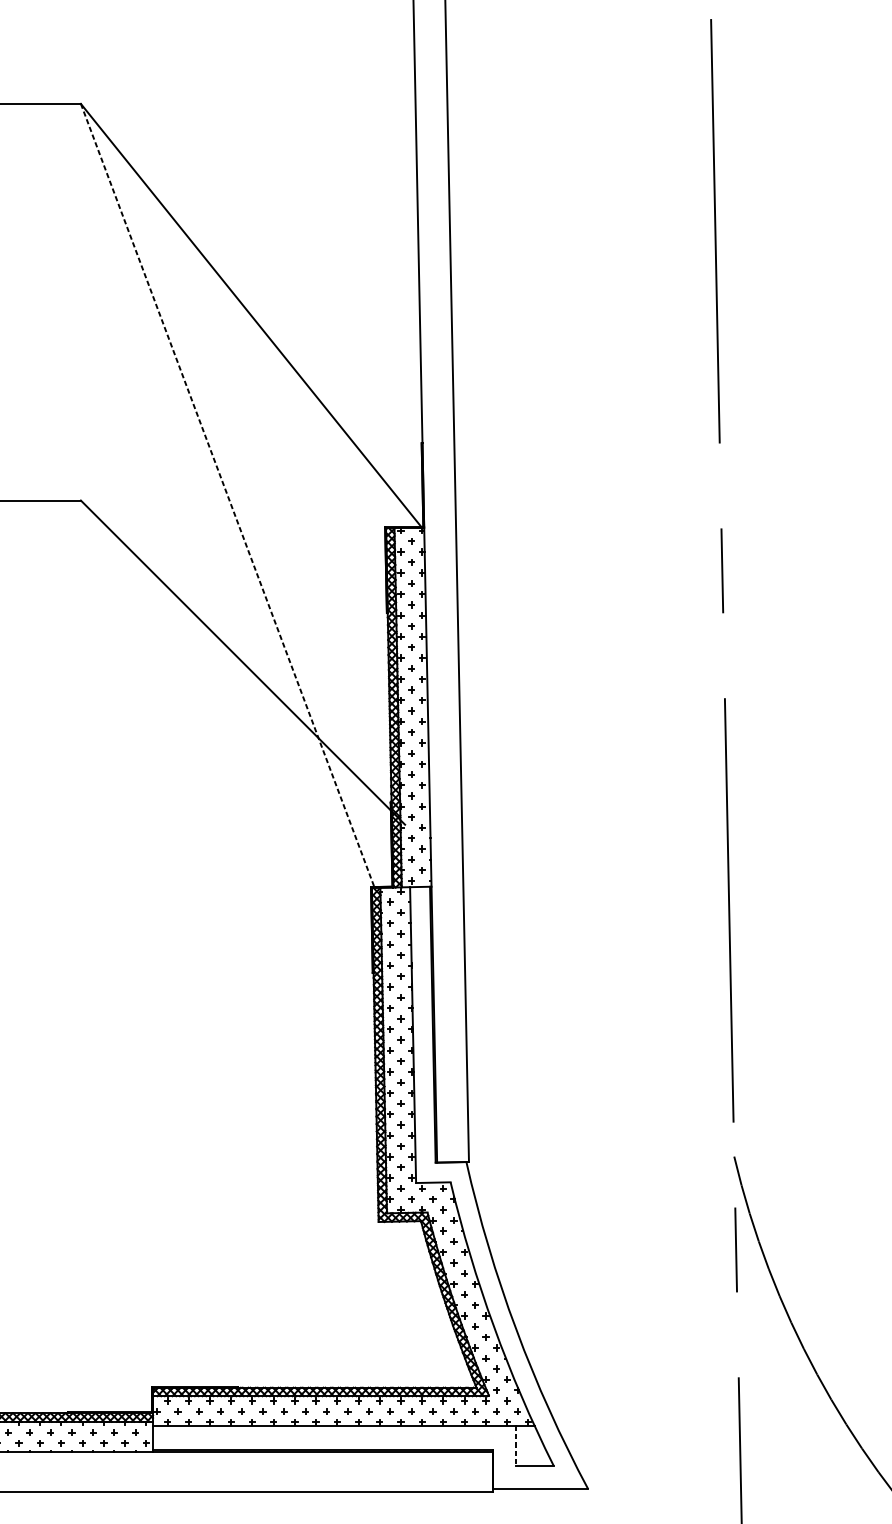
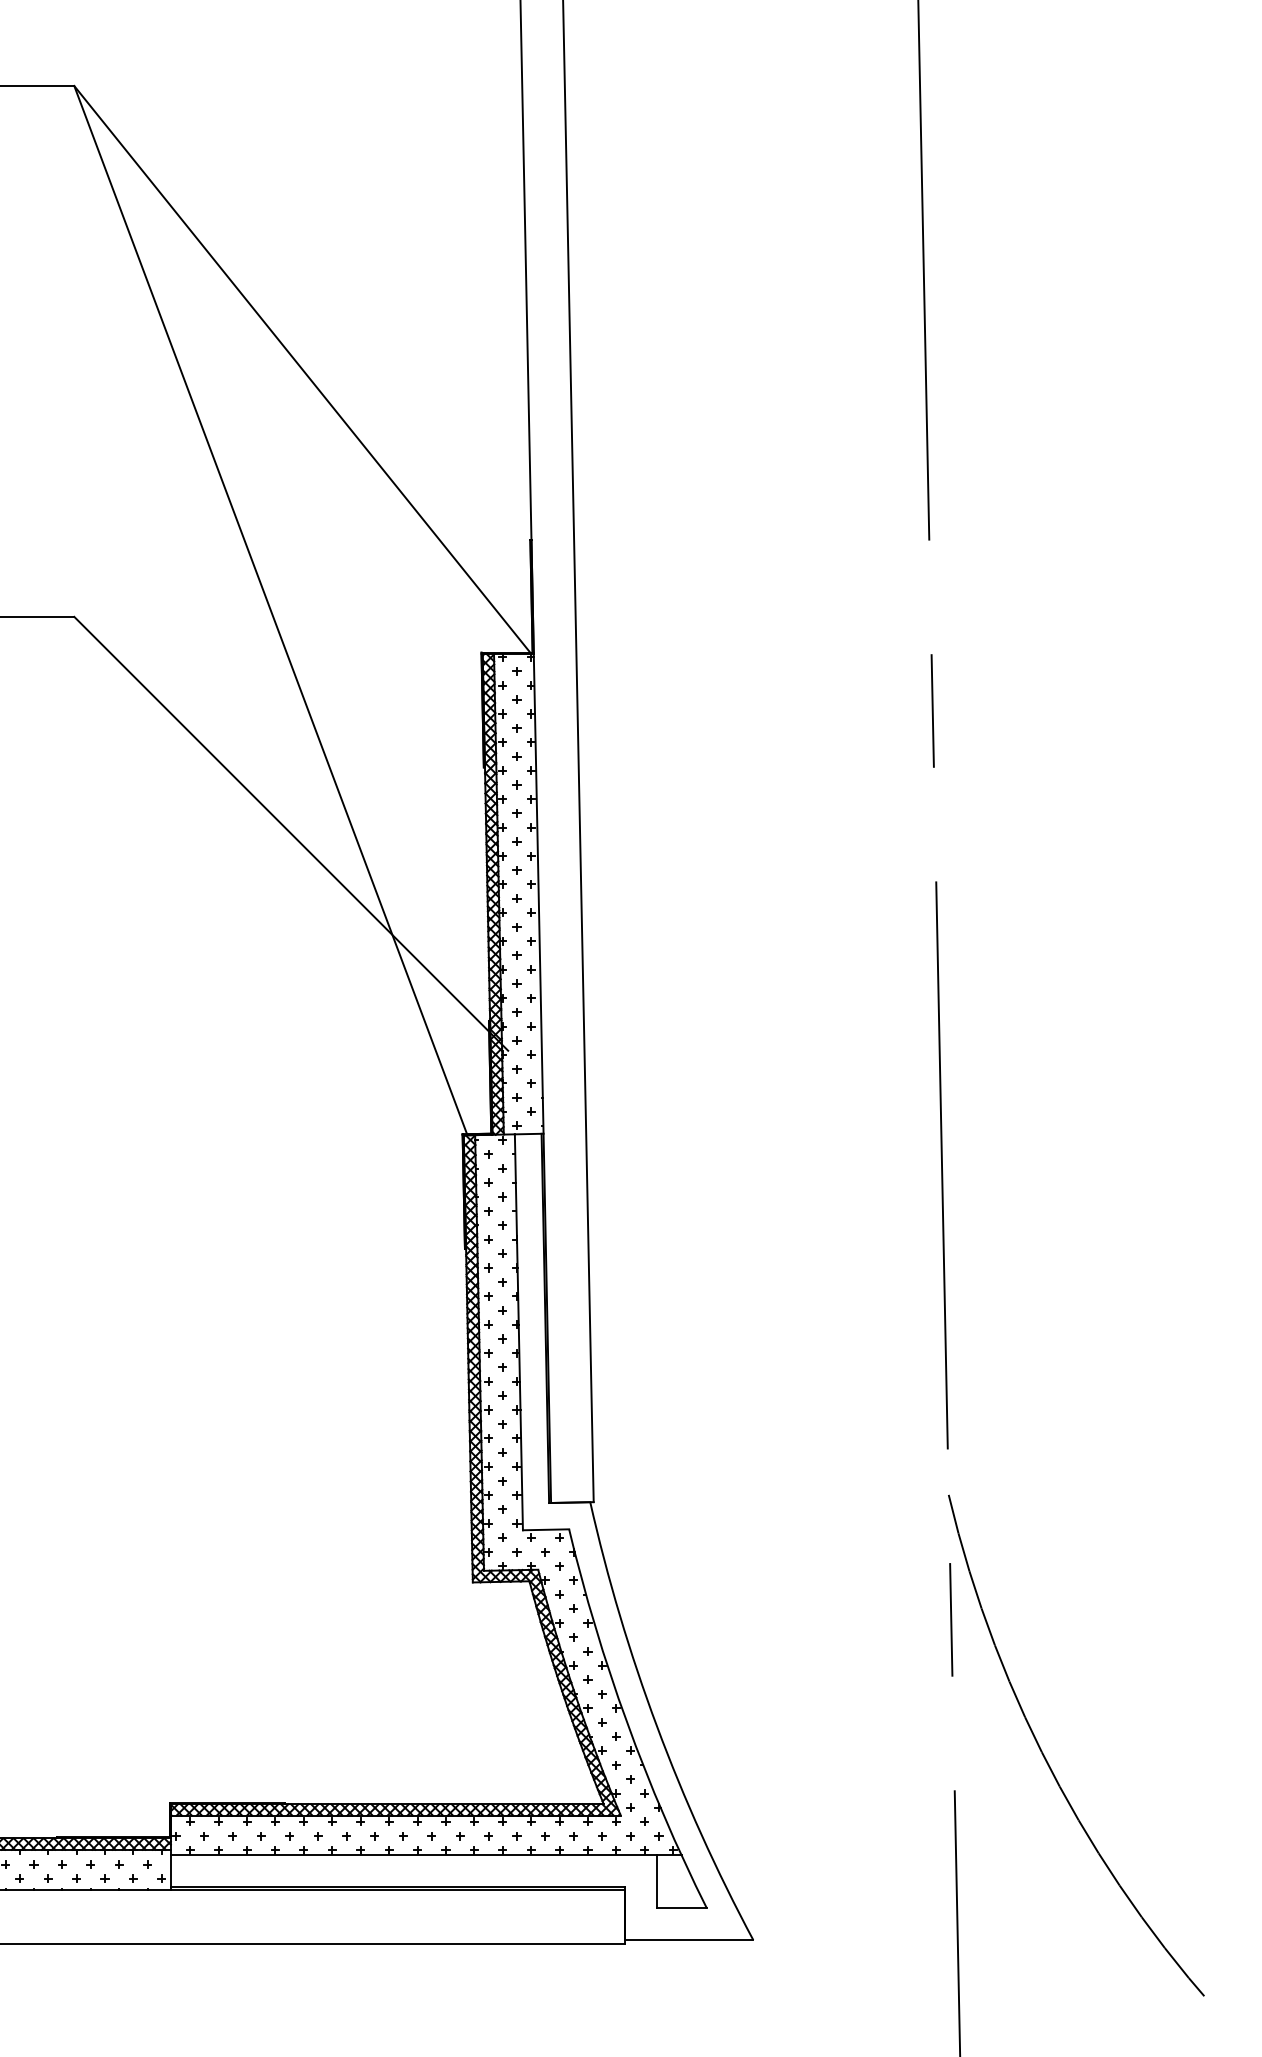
line: (227, 495) -> (270, 610), dashed -> solid
line: (516, 1446) -> (657, 1882), dashed -> solid

